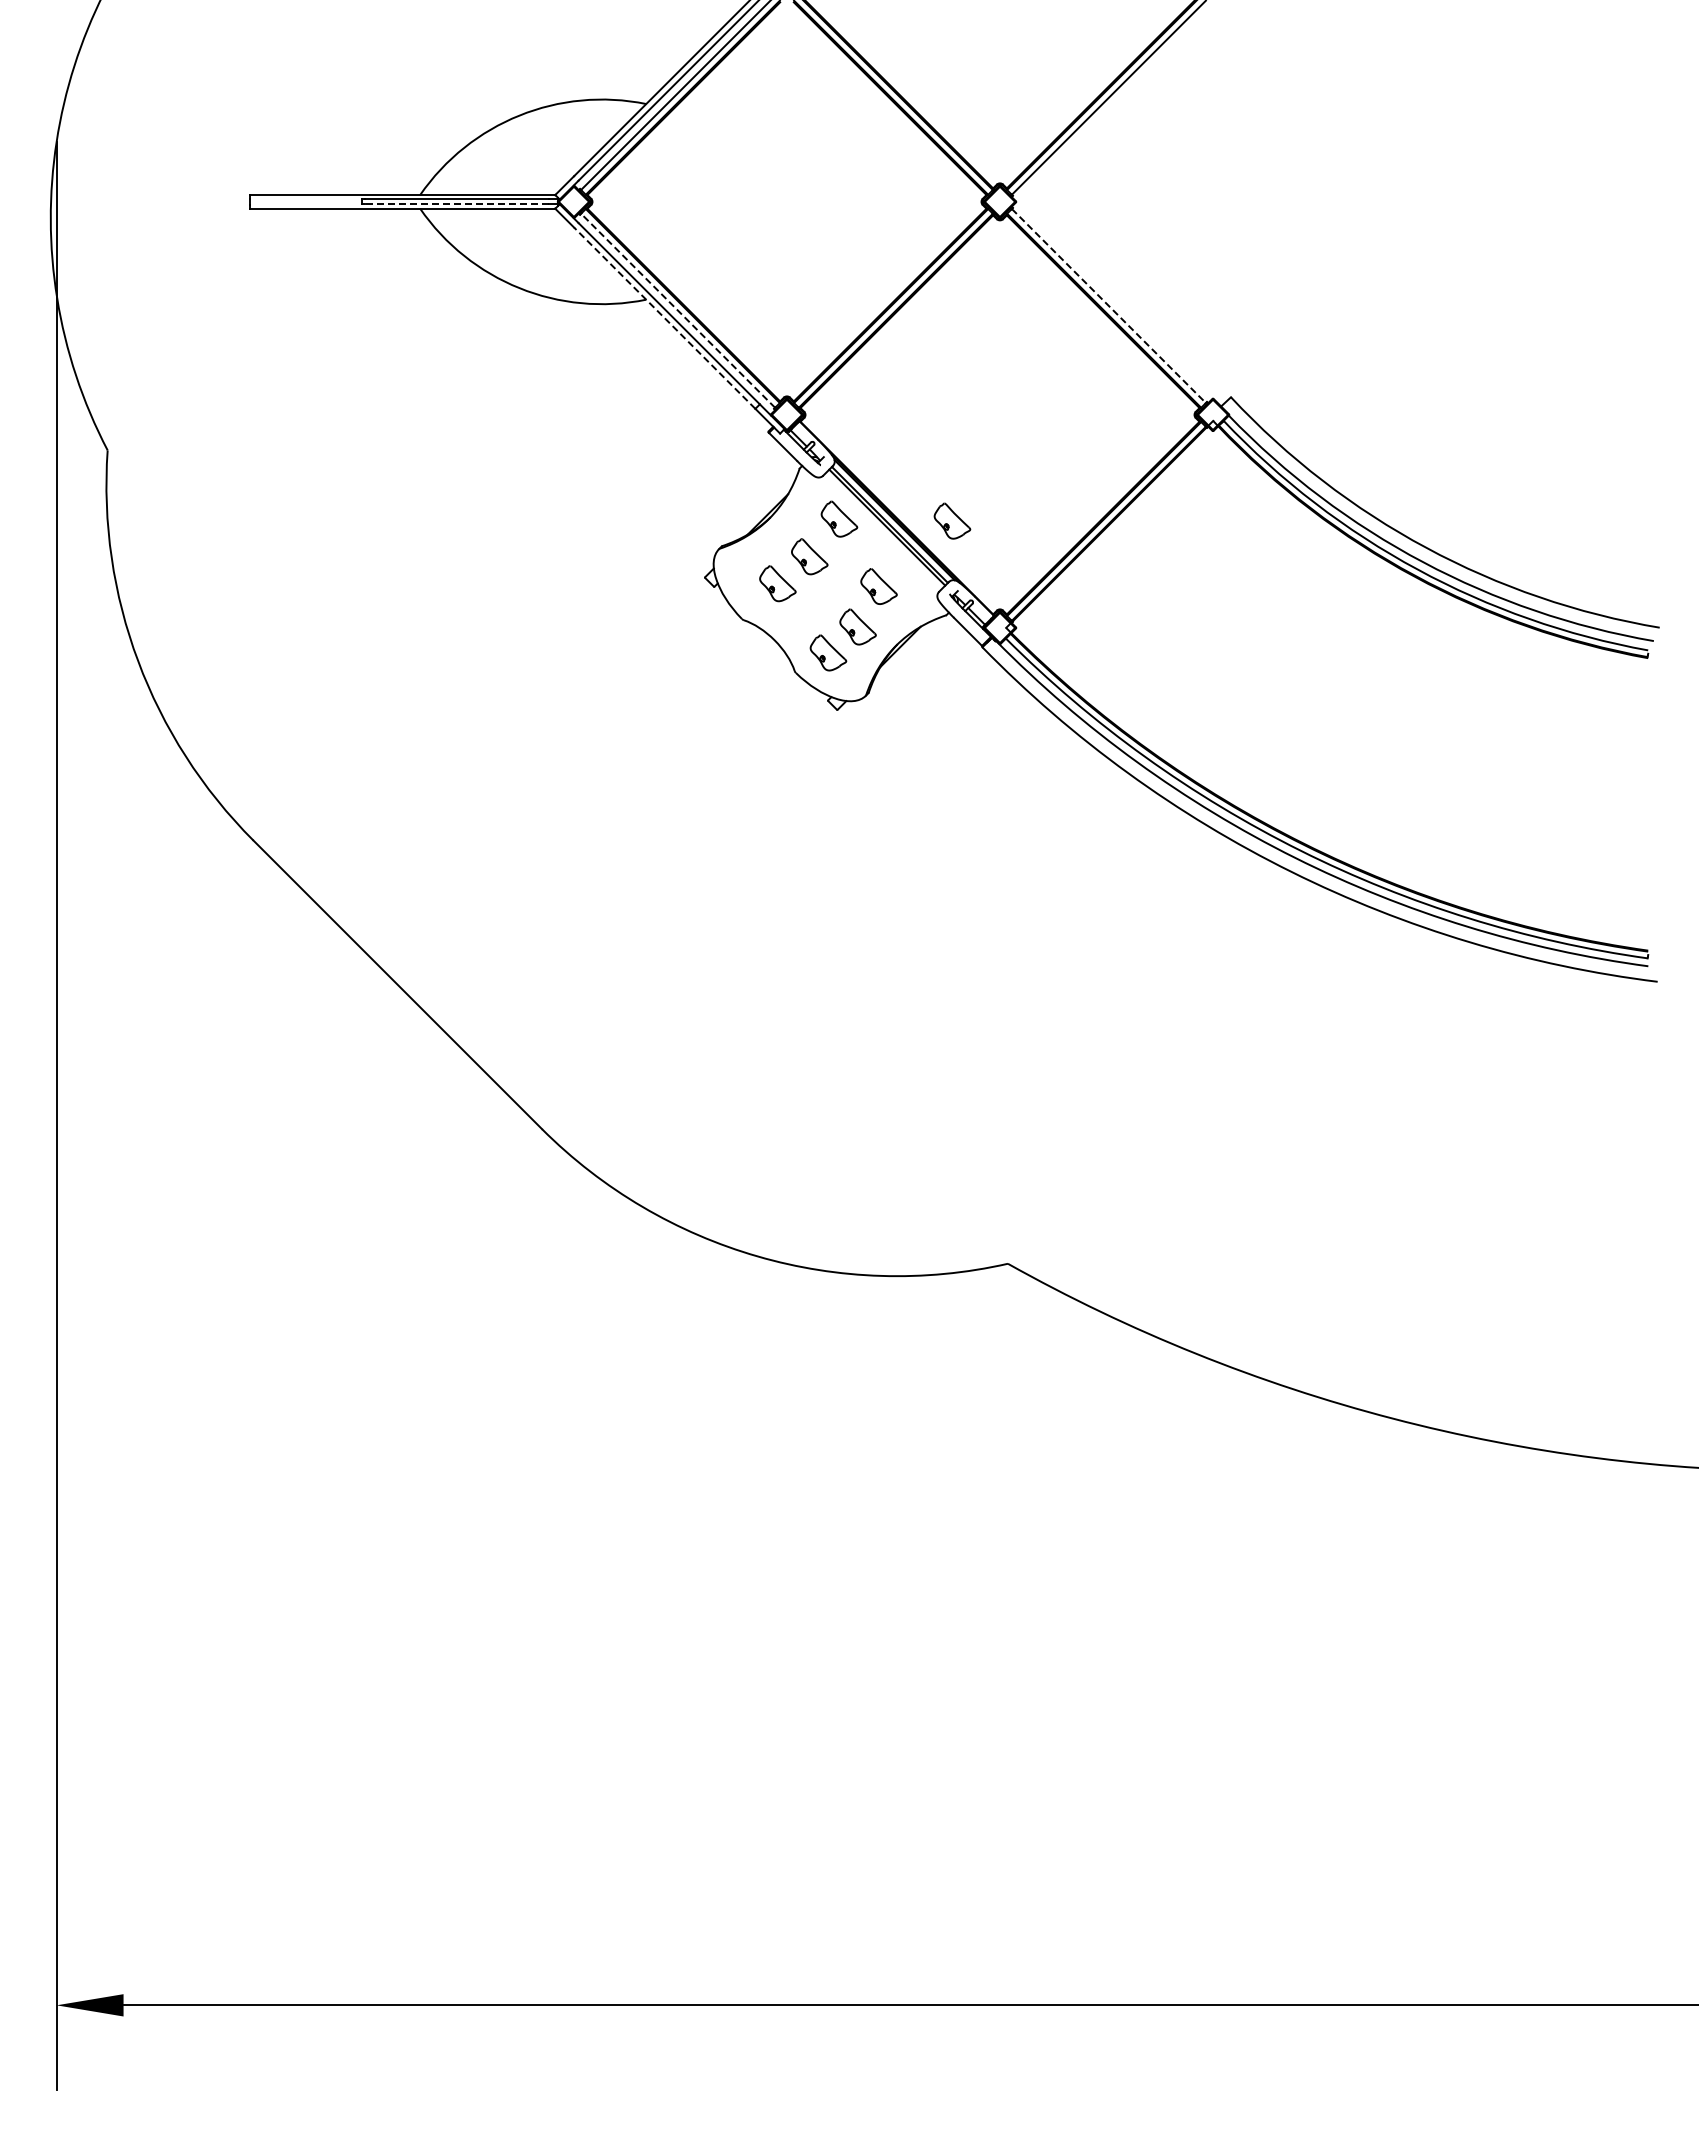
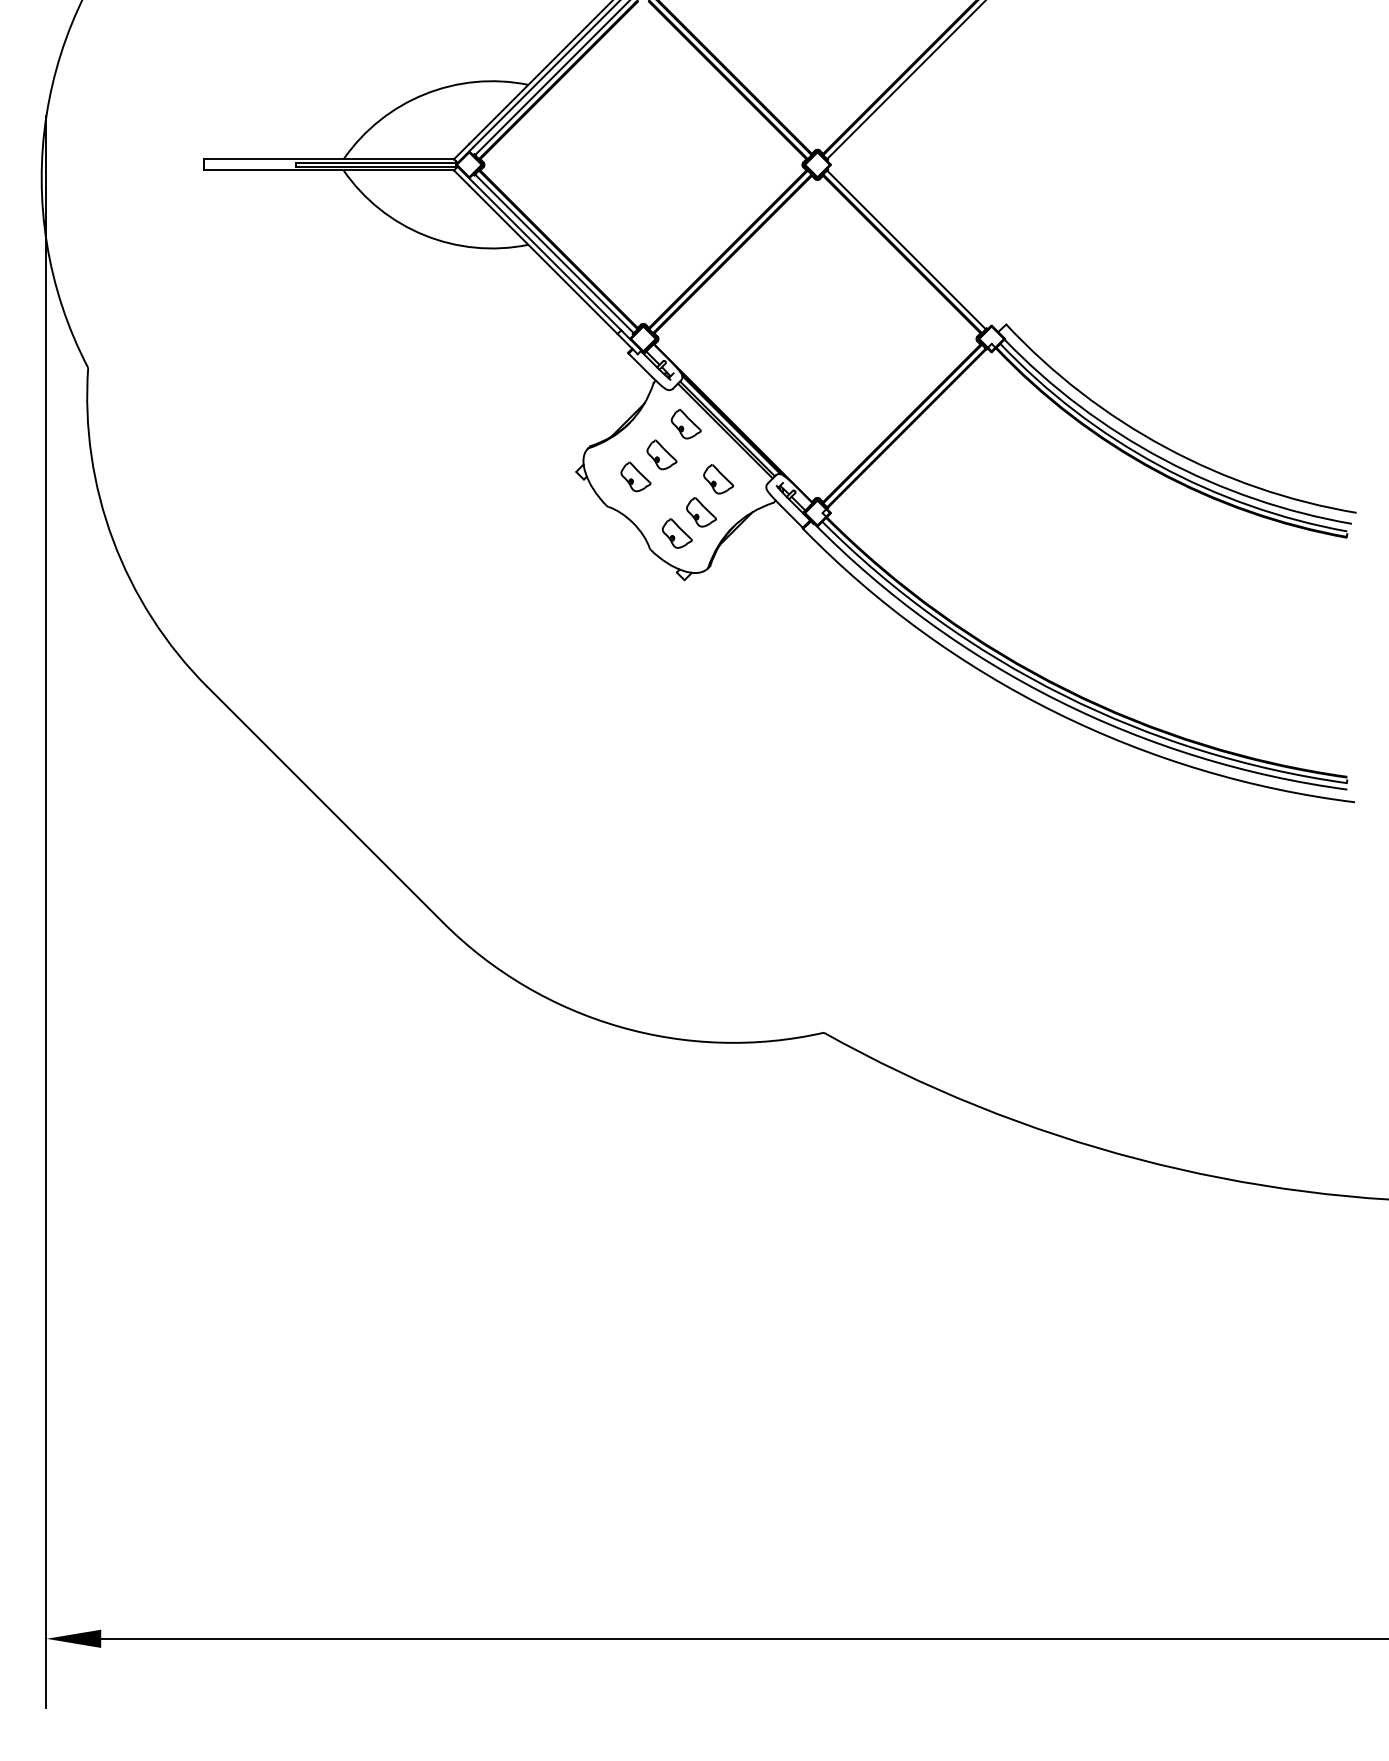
line: (456, 204) -> (373, 166), dashed -> solid
line: (1109, 306) -> (906, 250), dashed -> solid
line: (677, 310) -> (553, 253), dashed -> solid
line: (664, 317) -> (543, 259), dashed -> solid
part: (952, 520) -> (778, 425), removed

